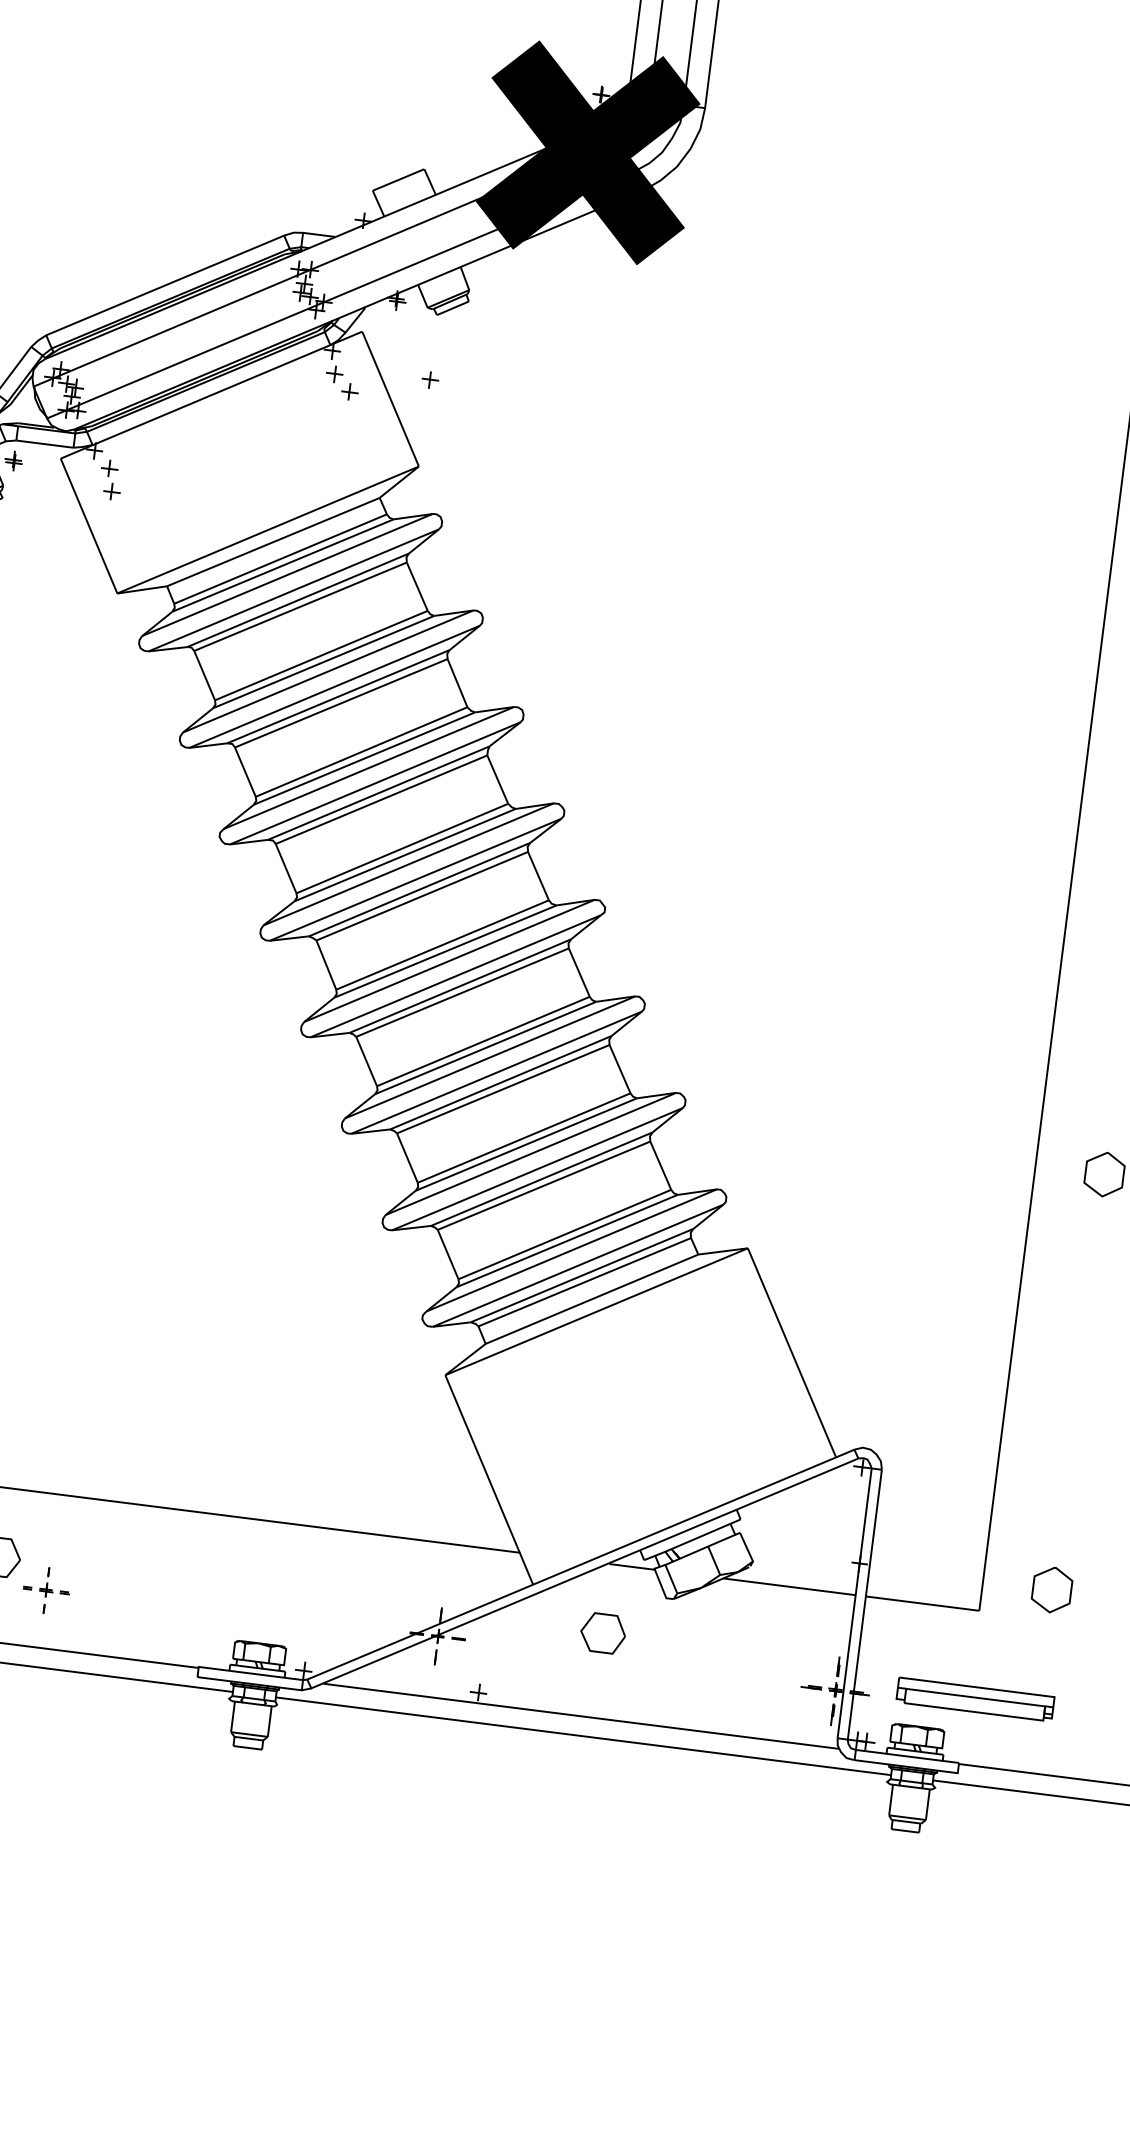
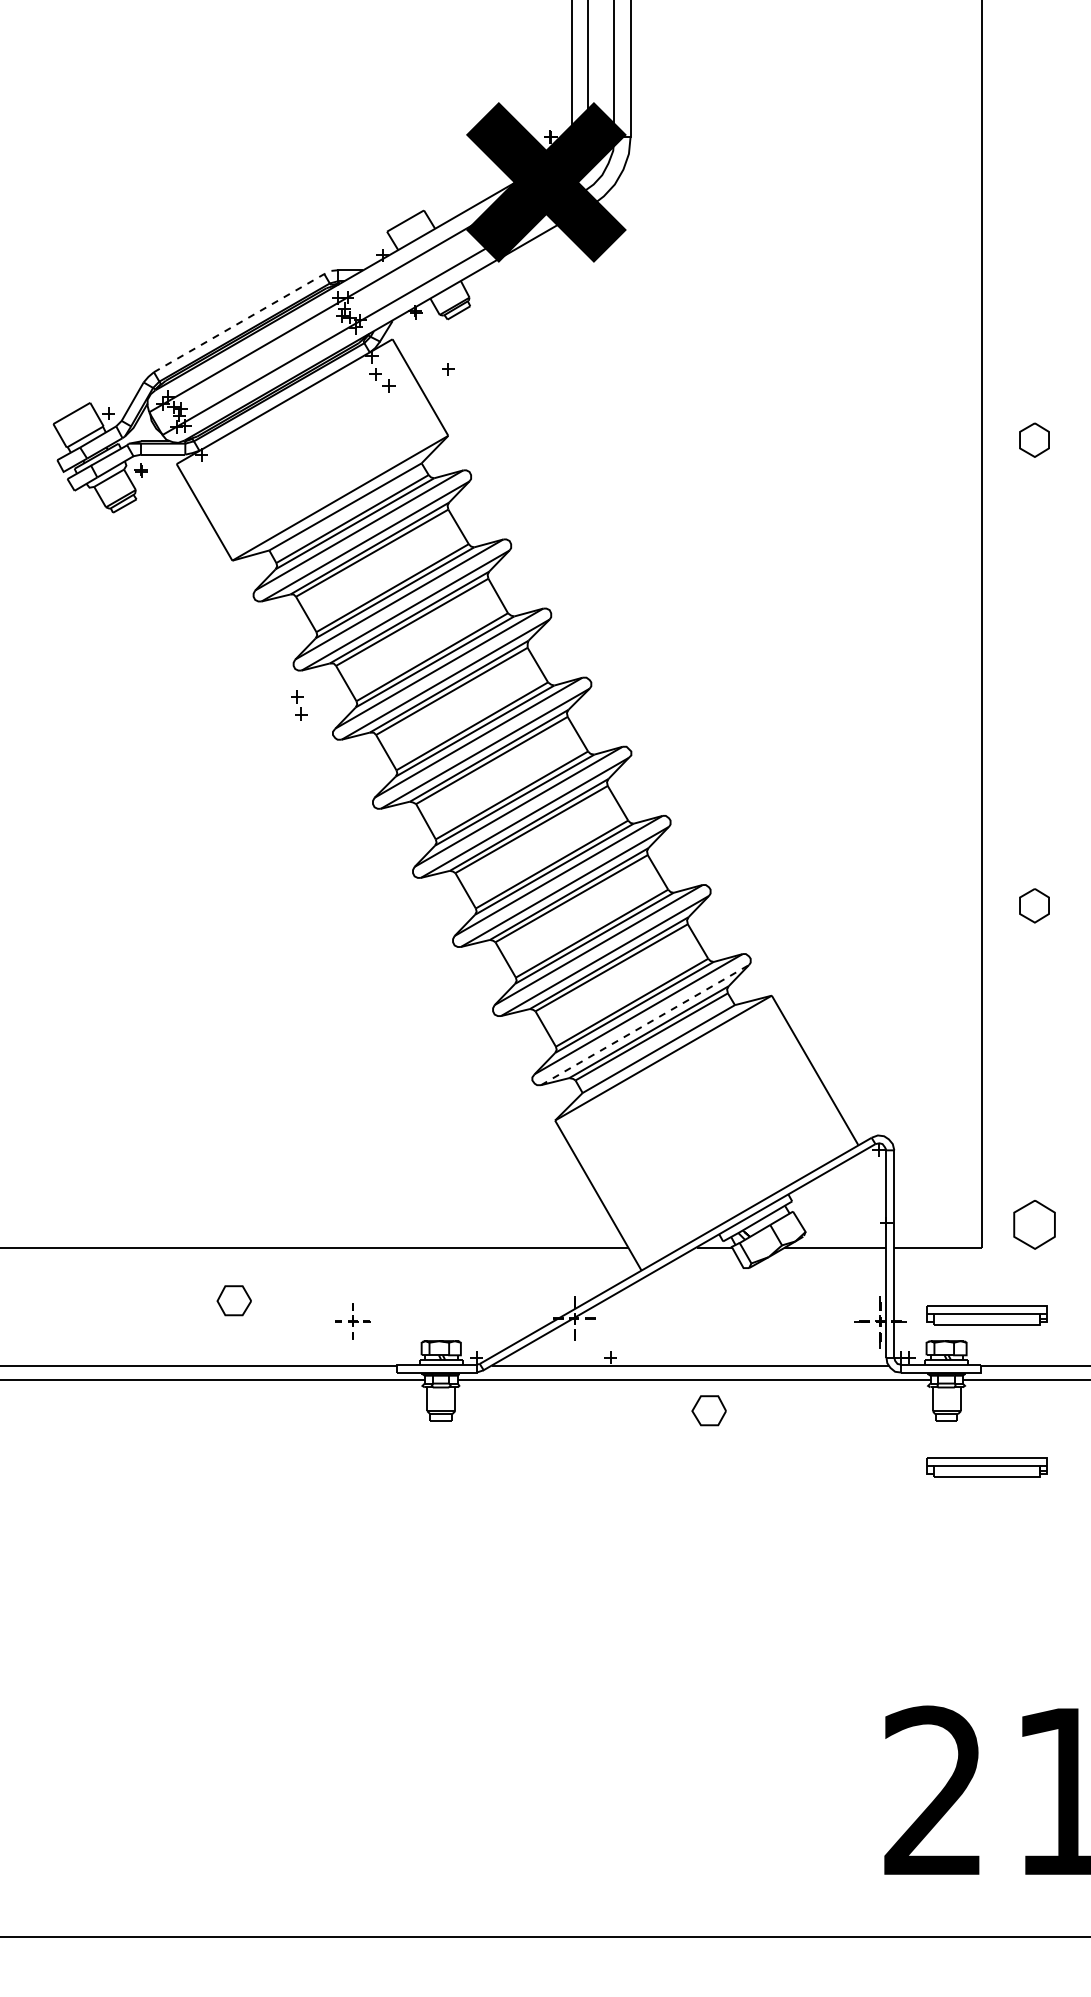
line: (175, 280) -> (246, 318), solid -> dashed
part: (110, 480) -> (299, 705), moved
line: (578, 1265) -> (645, 1024), solid -> dashed
part: (45, 1590) -> (352, 1321), moved
part: (1051, 1590) -> (1034, 1225), size x1.4
part: (602, 1632) -> (708, 1410), moved
part: (949, 1897) -> (986, 1467), added

